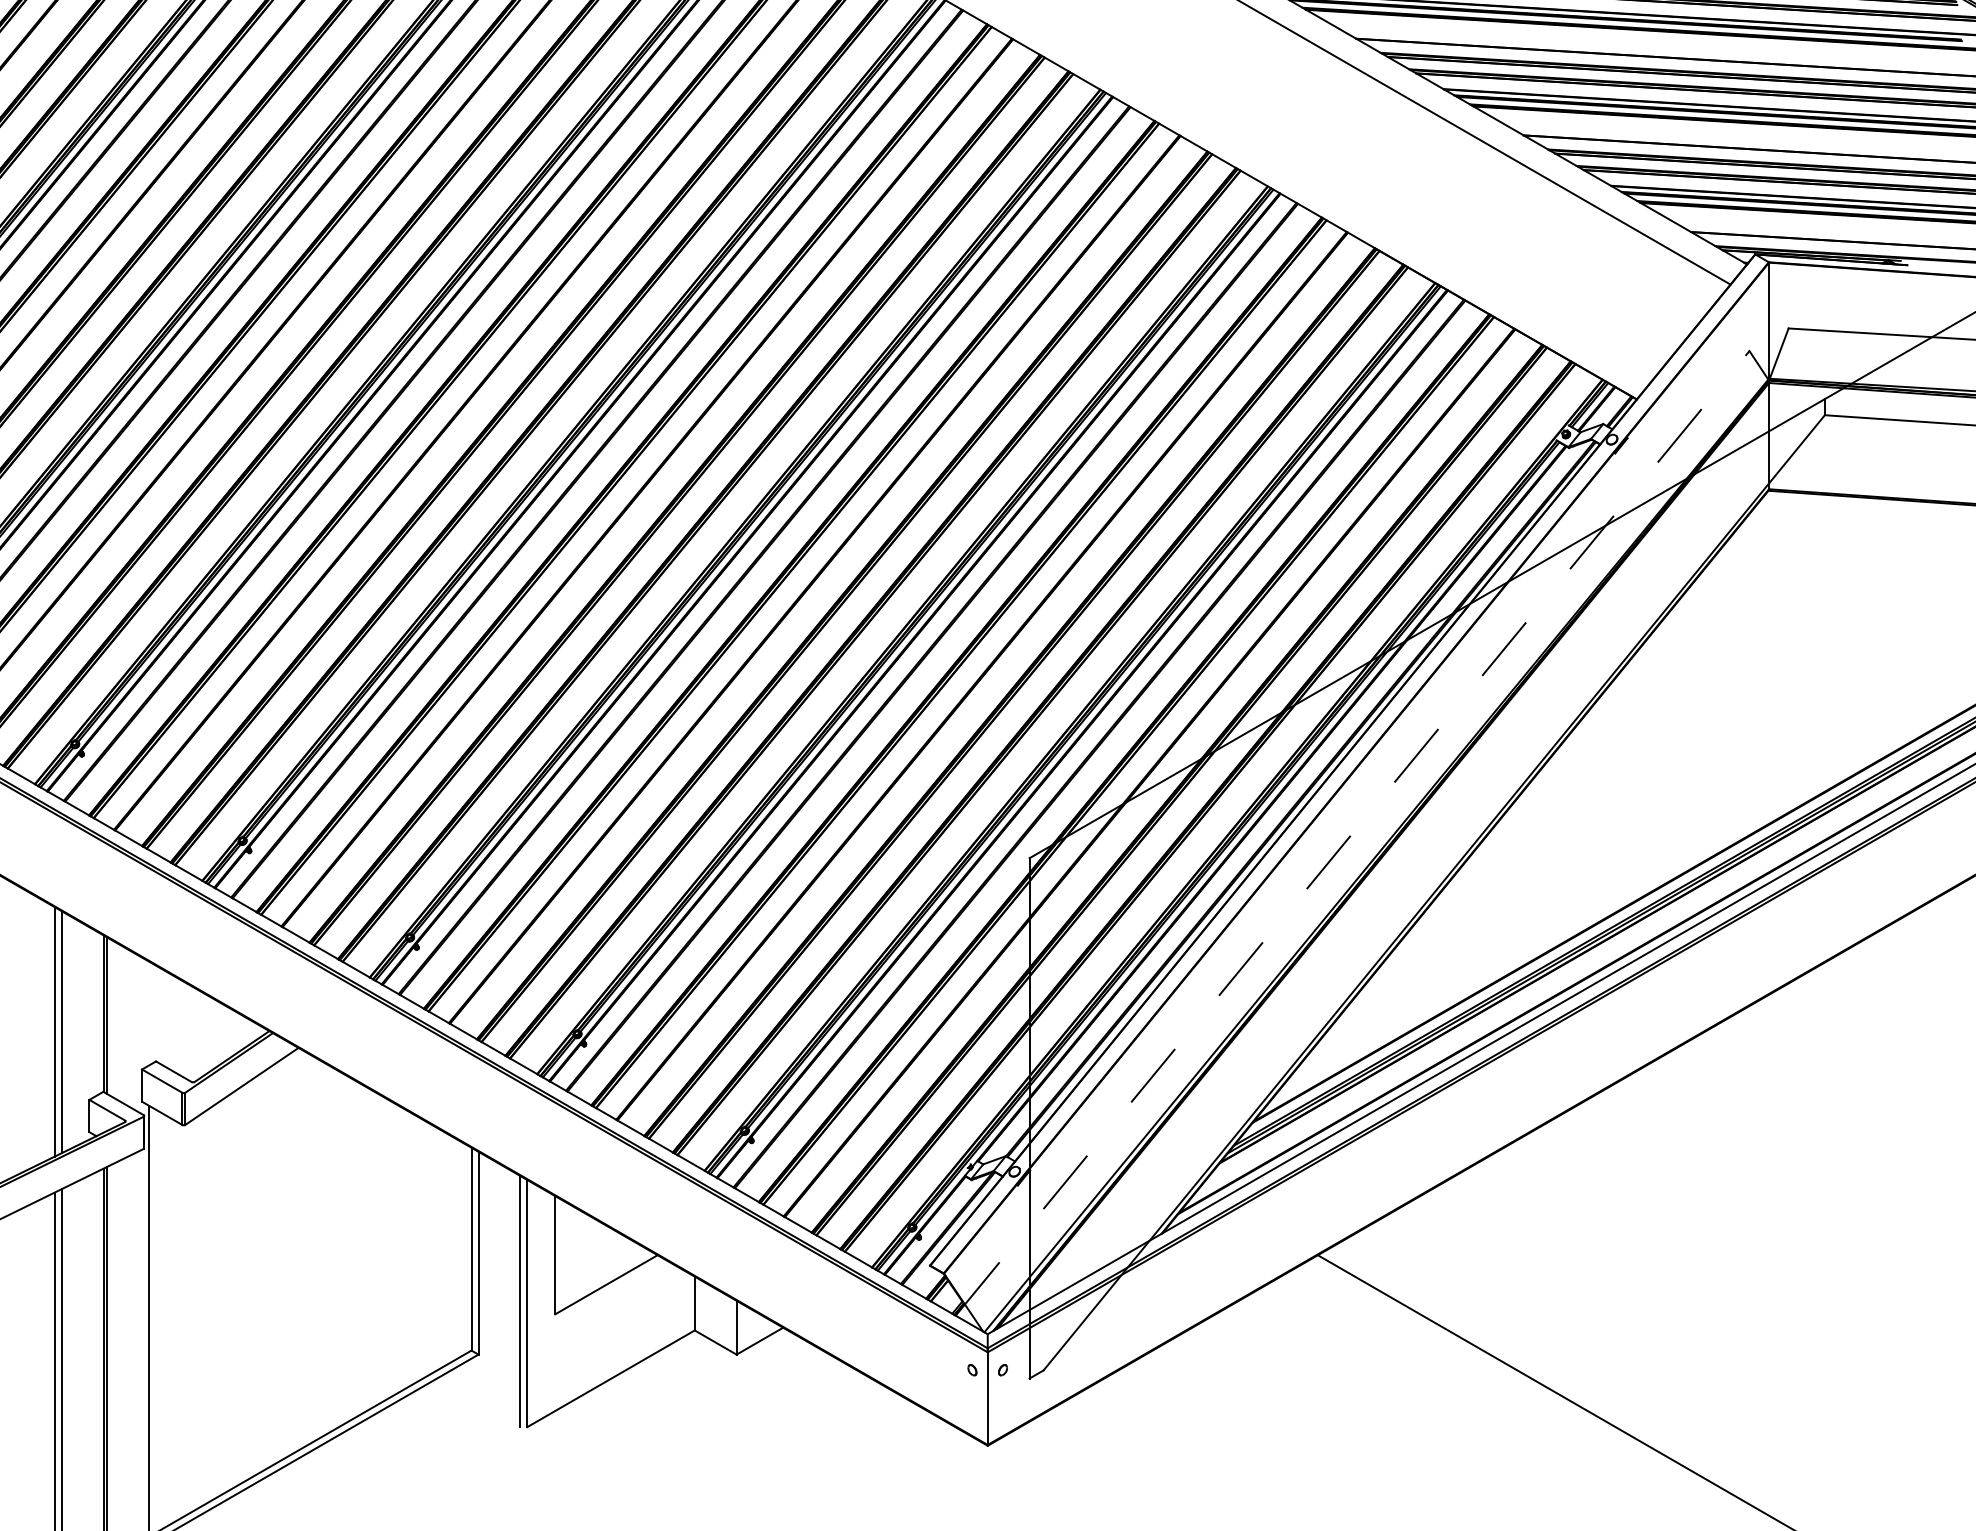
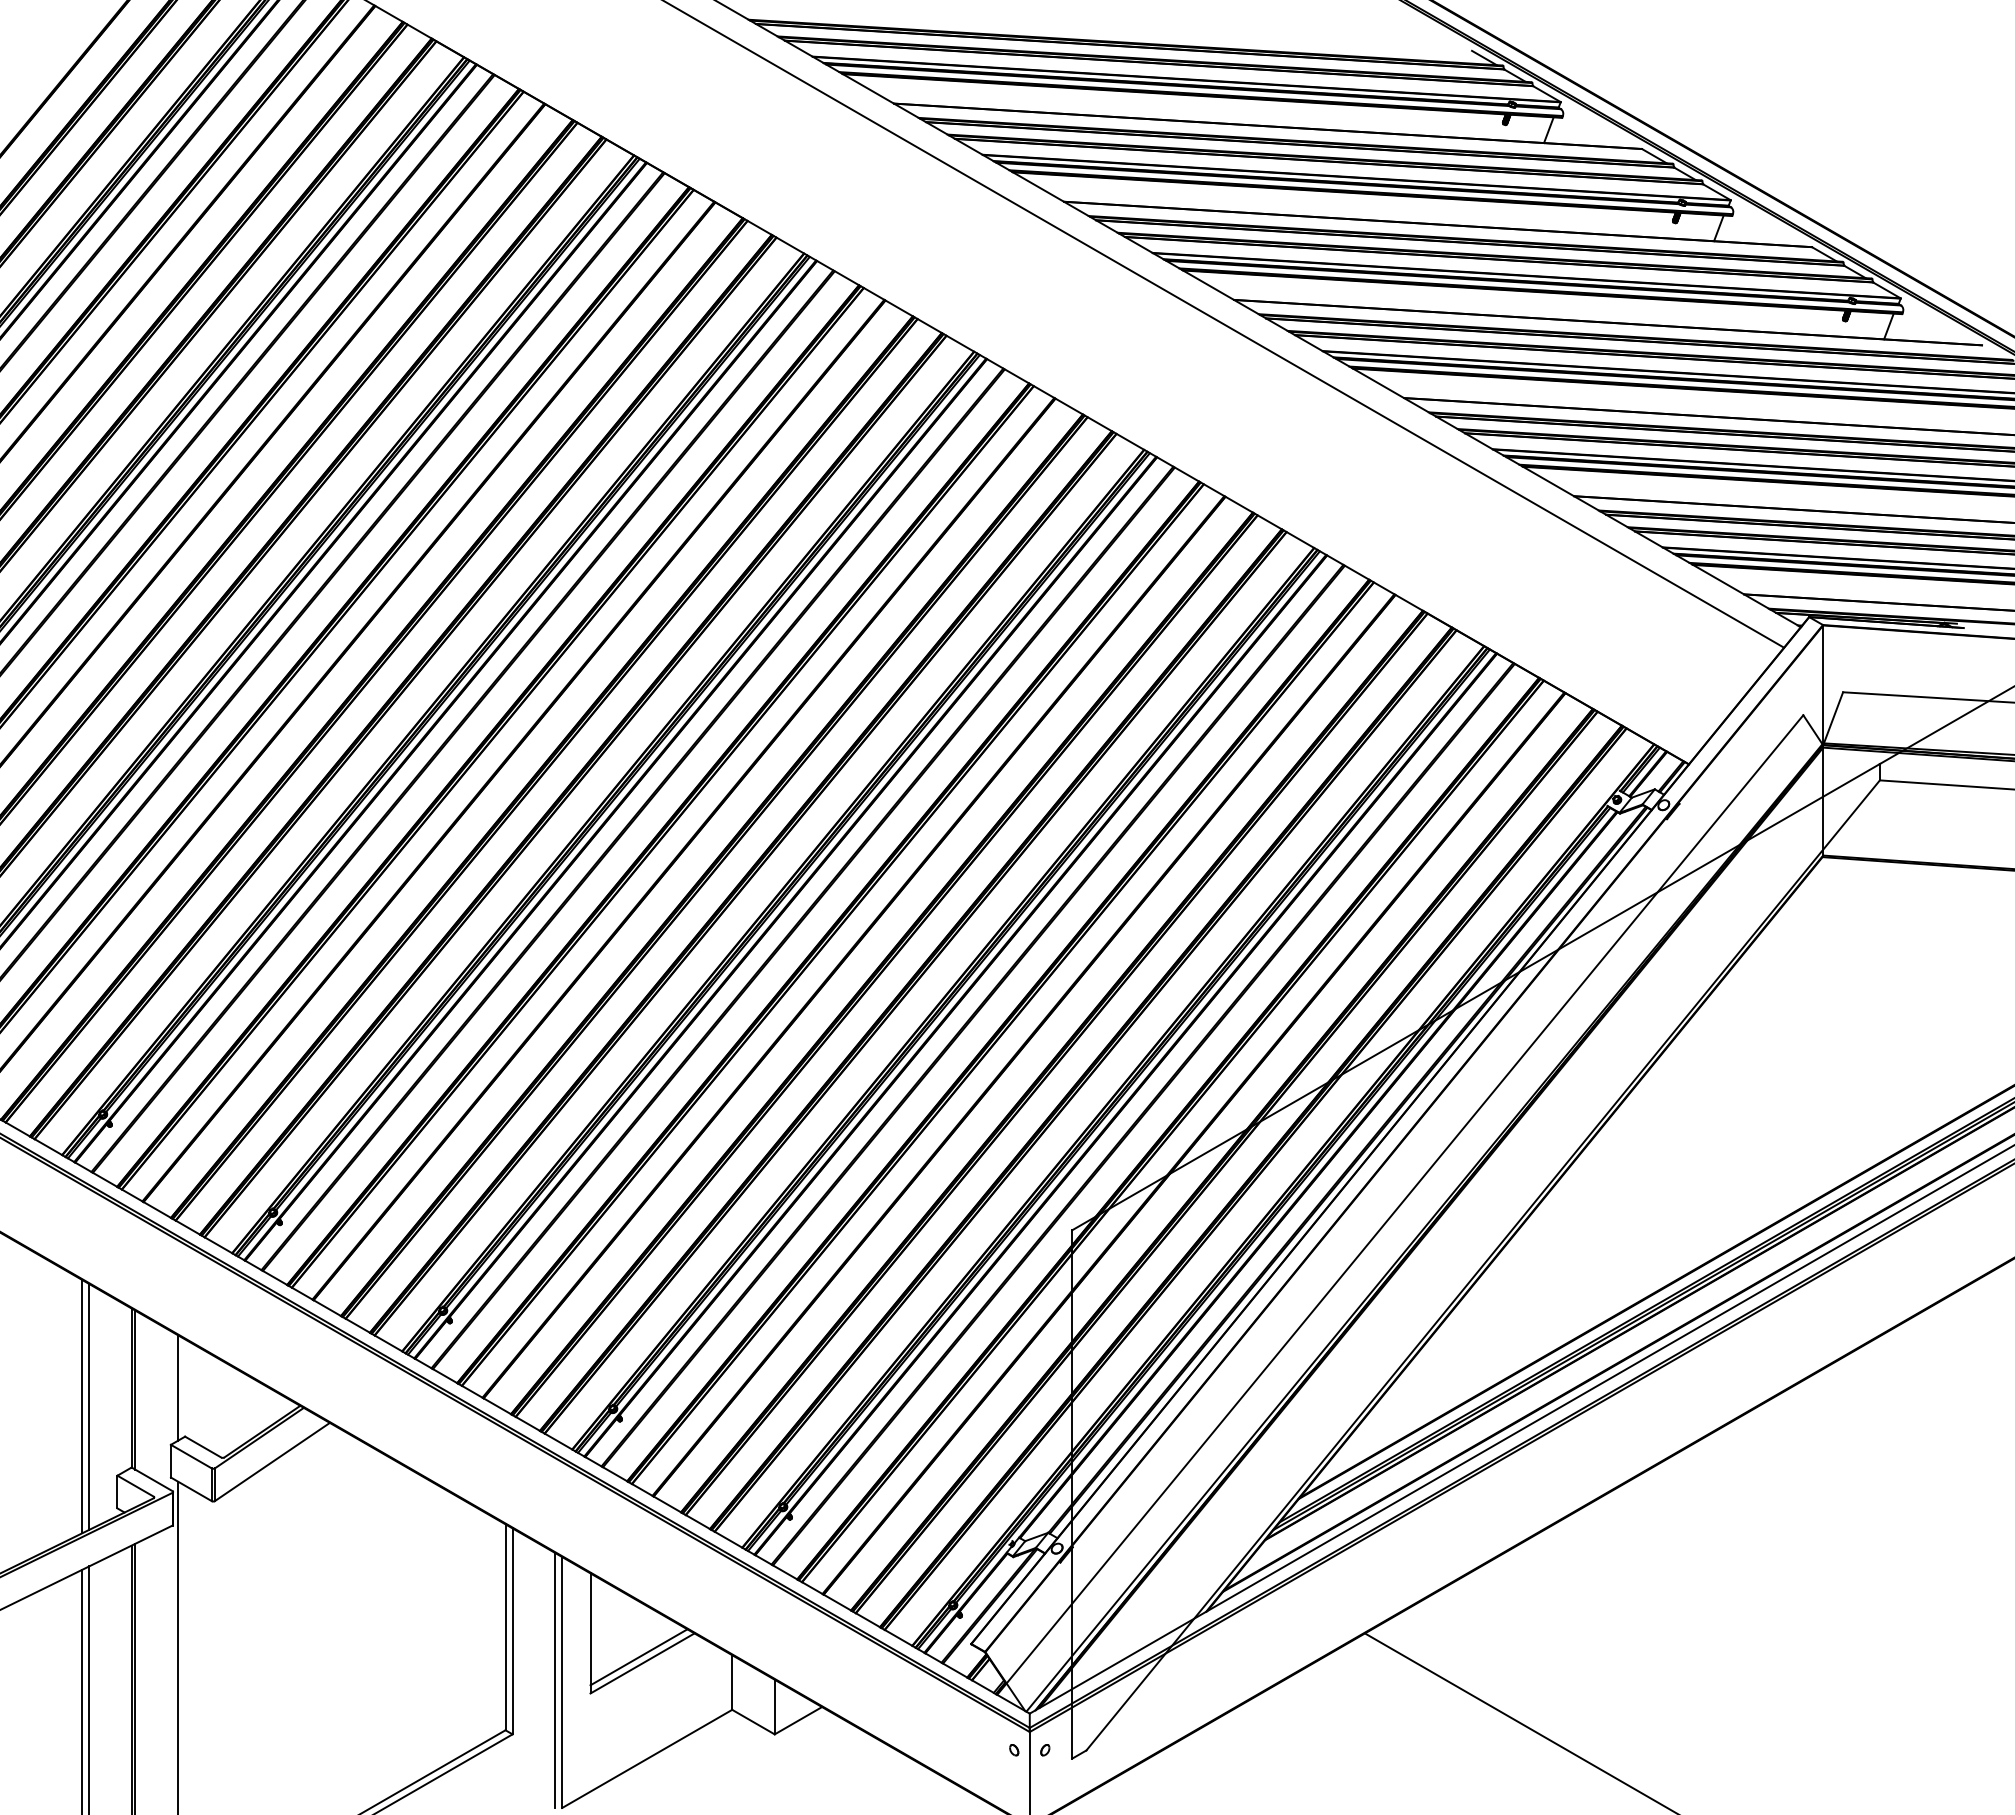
line: (1352, 832) -> (1400, 1204), dashed -> solid
line: (148, 1013) -> (177, 1387), added
line: (602, 1278) -> (638, 1657), added

